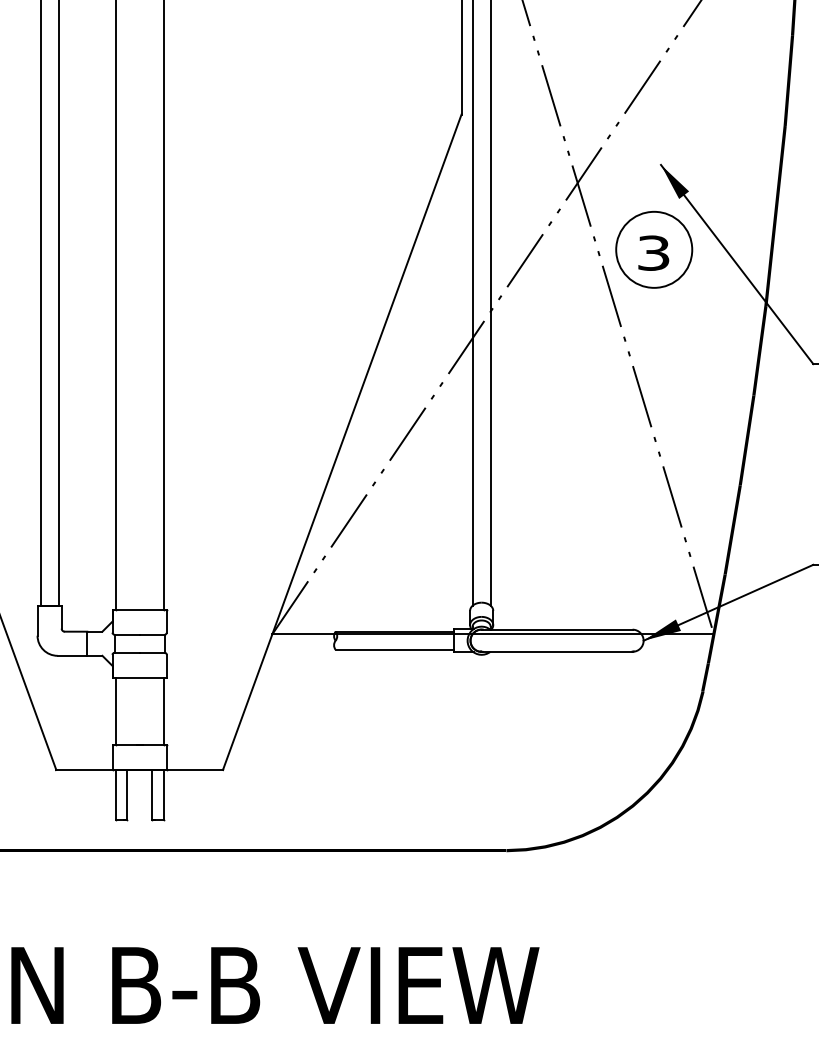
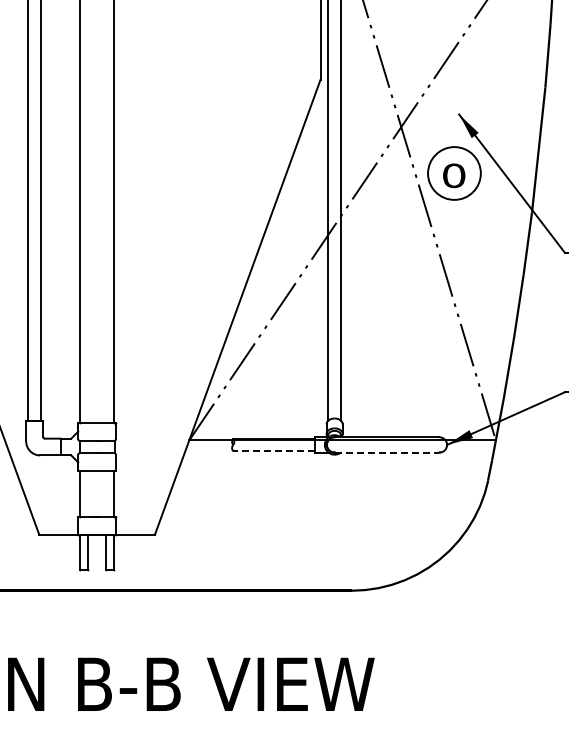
text: (654, 252) -> (454, 175), 3 -> 0
line: (395, 650) -> (274, 451), solid -> dashed
line: (557, 651) -> (387, 452), solid -> dashed

